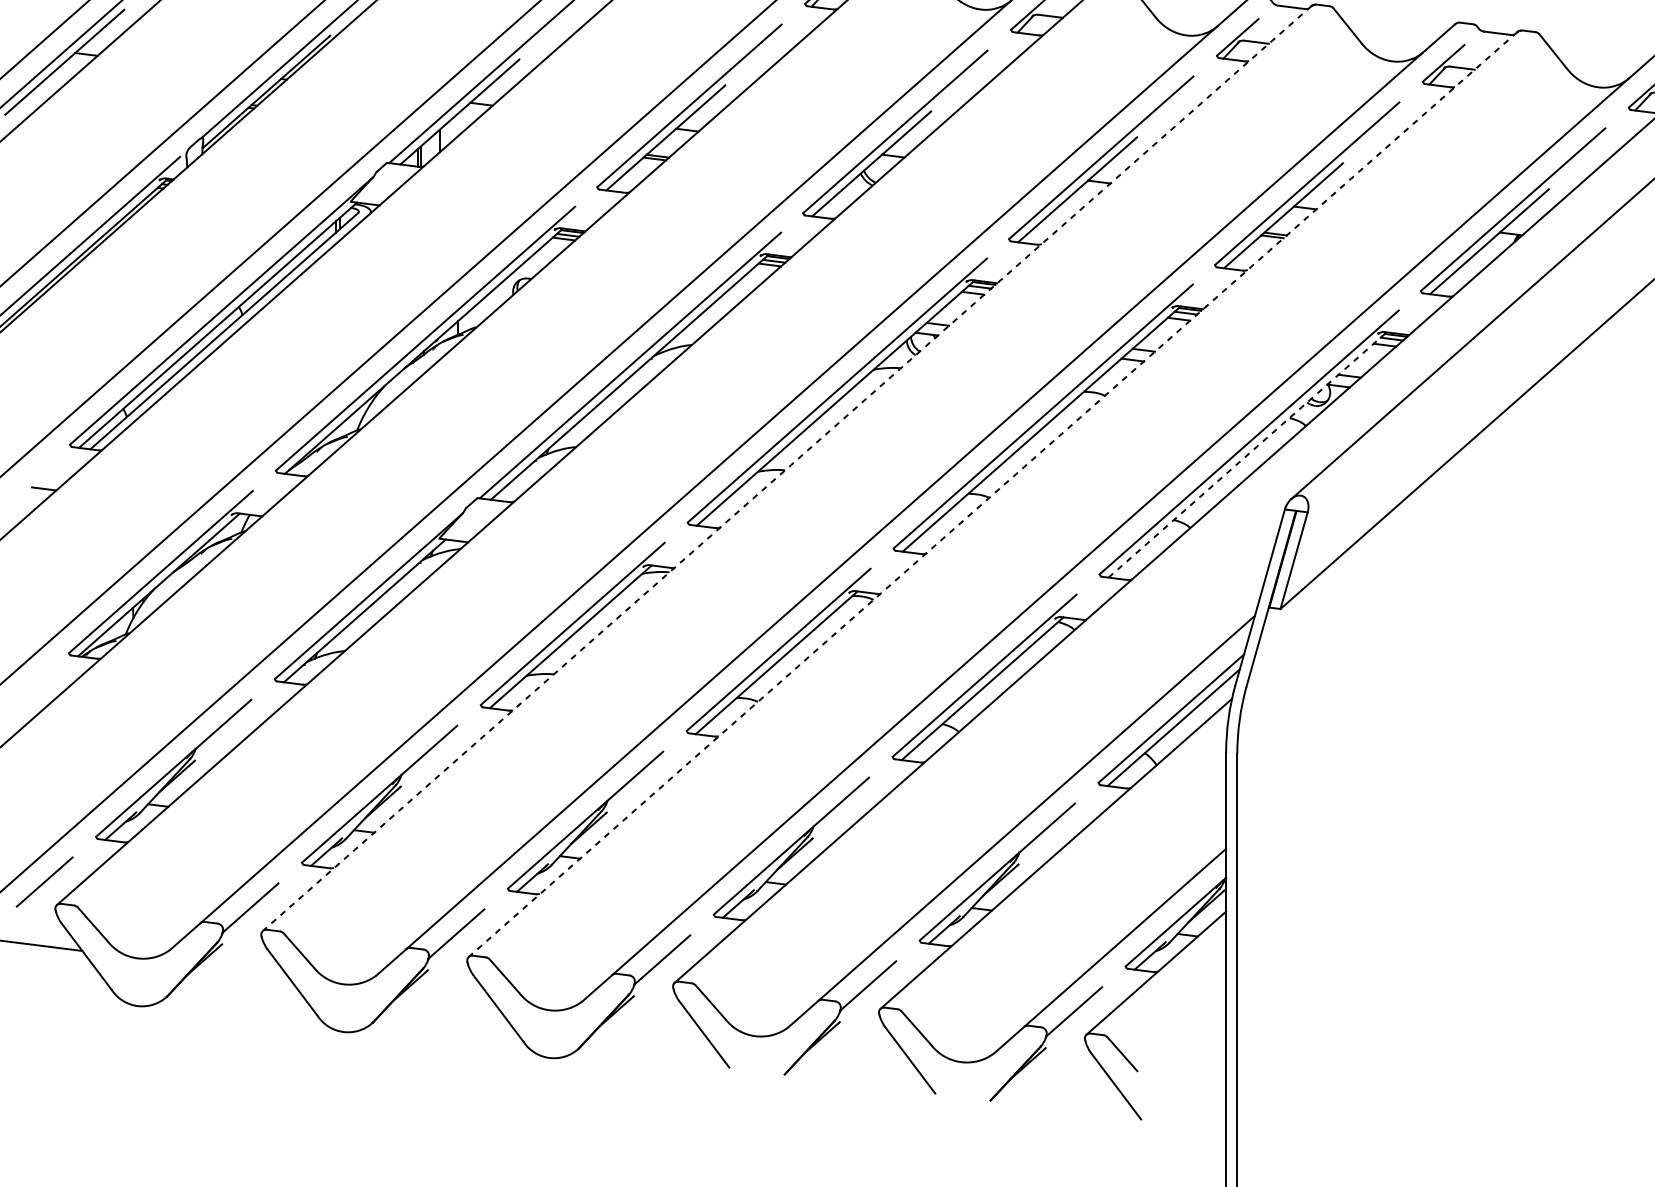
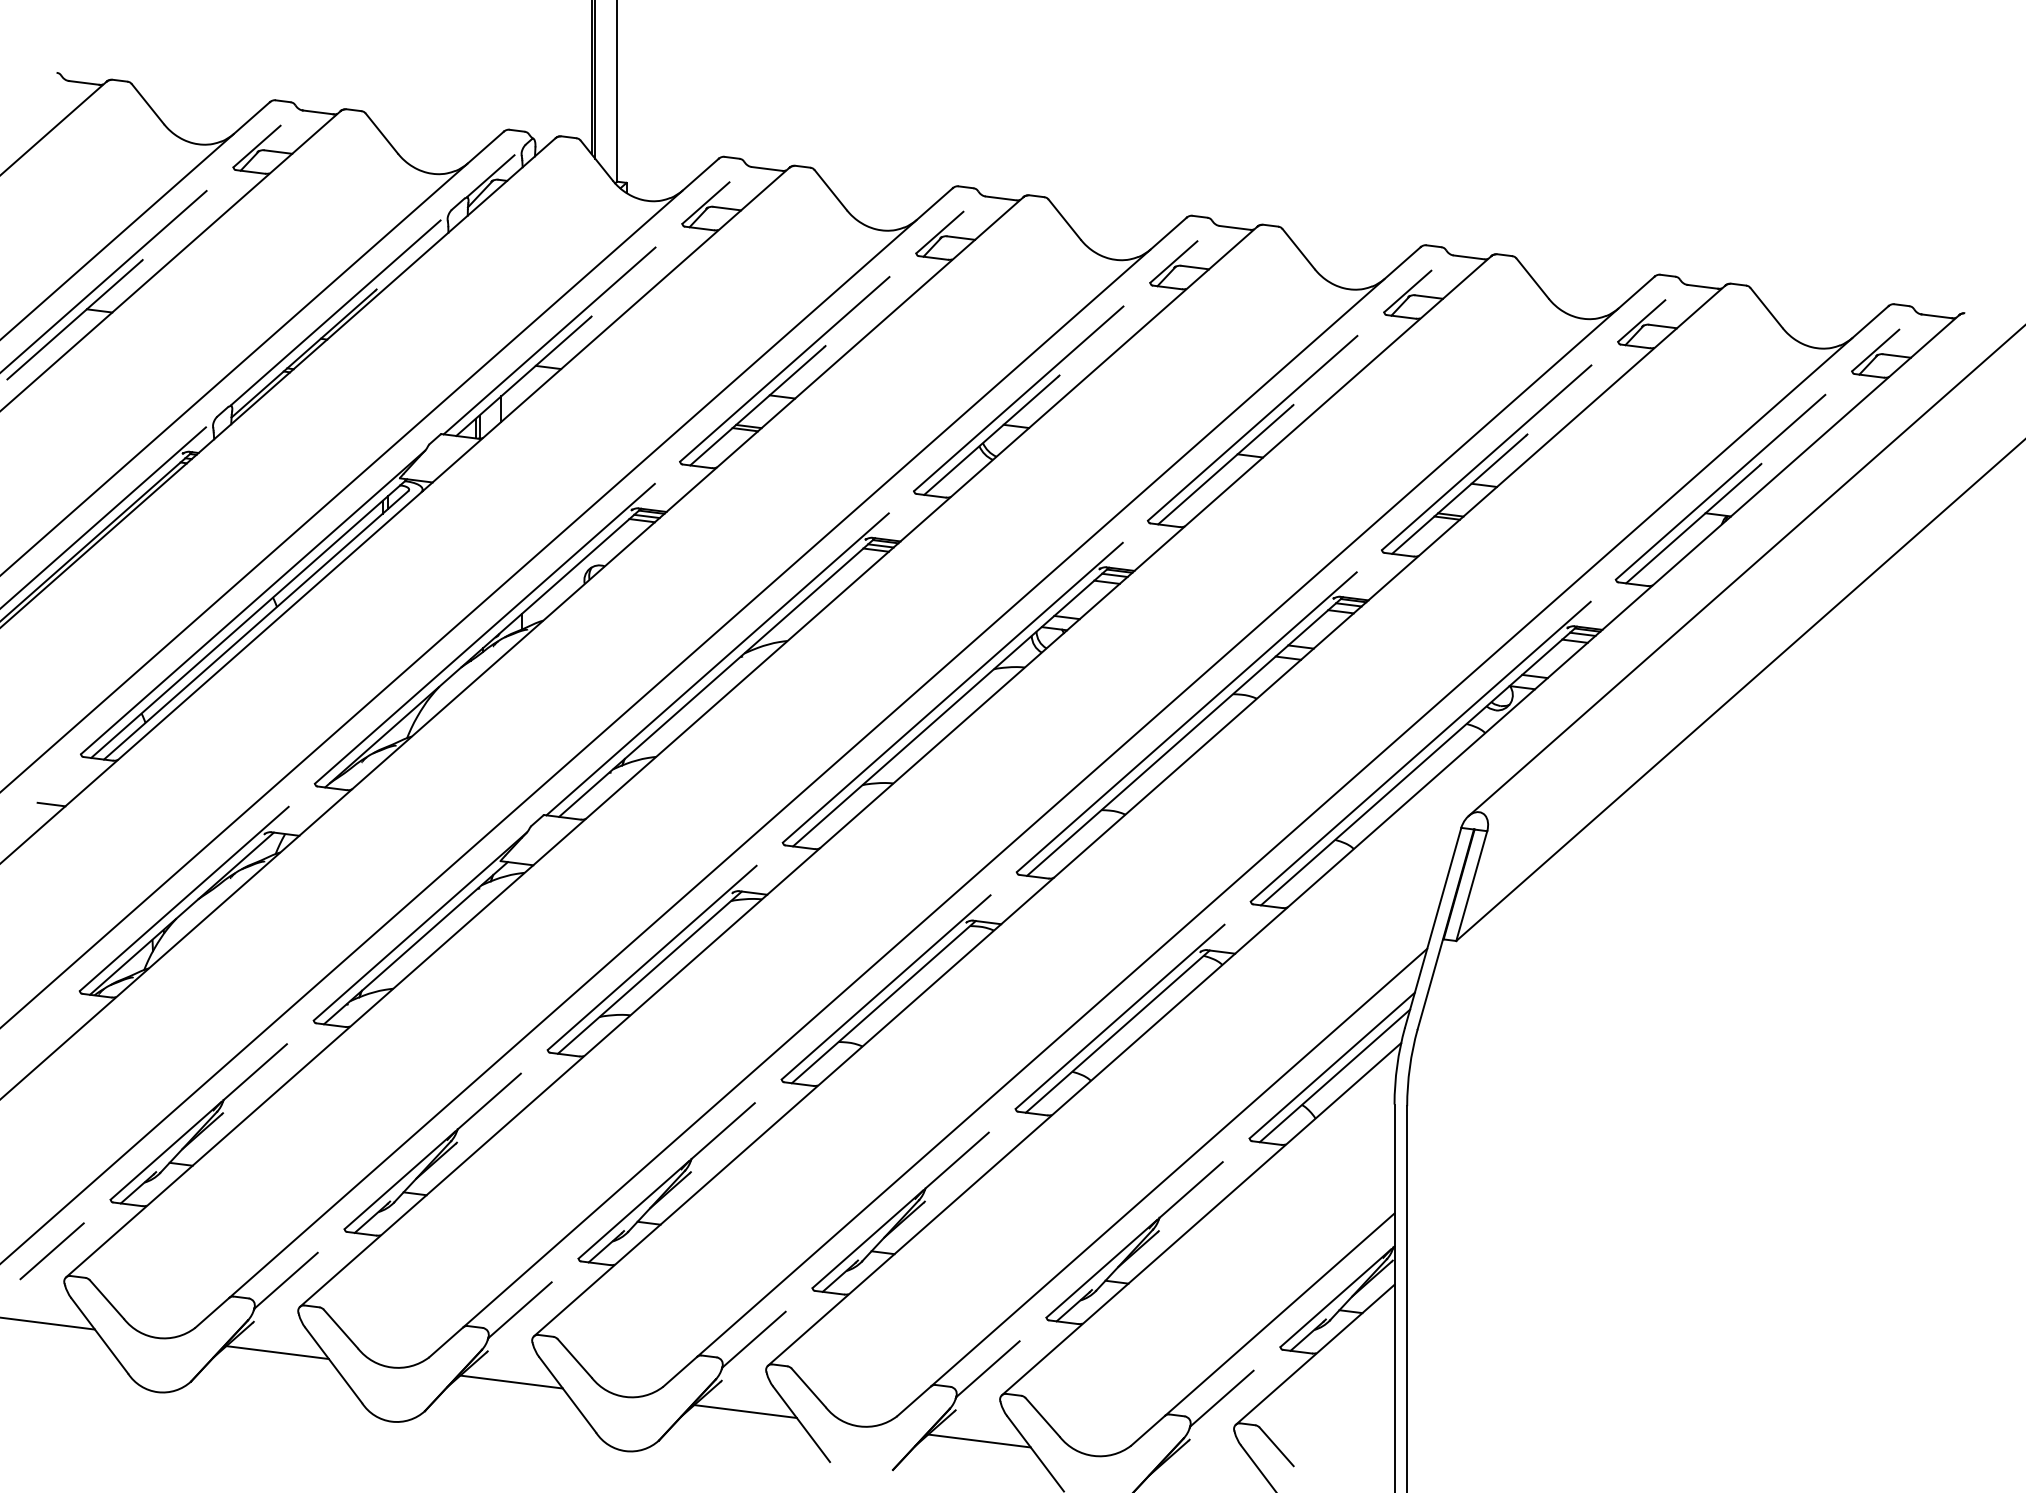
line: (1247, 455) -> (1418, 766), dashed -> solid
line: (786, 468) -> (895, 781), dashed -> solid
line: (992, 495) -> (1129, 811), dashed -> solid
line: (243, 971) -> (277, 1352), added
line: (448, 996) -> (511, 1381), added
line: (654, 1023) -> (745, 1411), added
line: (860, 1048) -> (979, 1440), added

